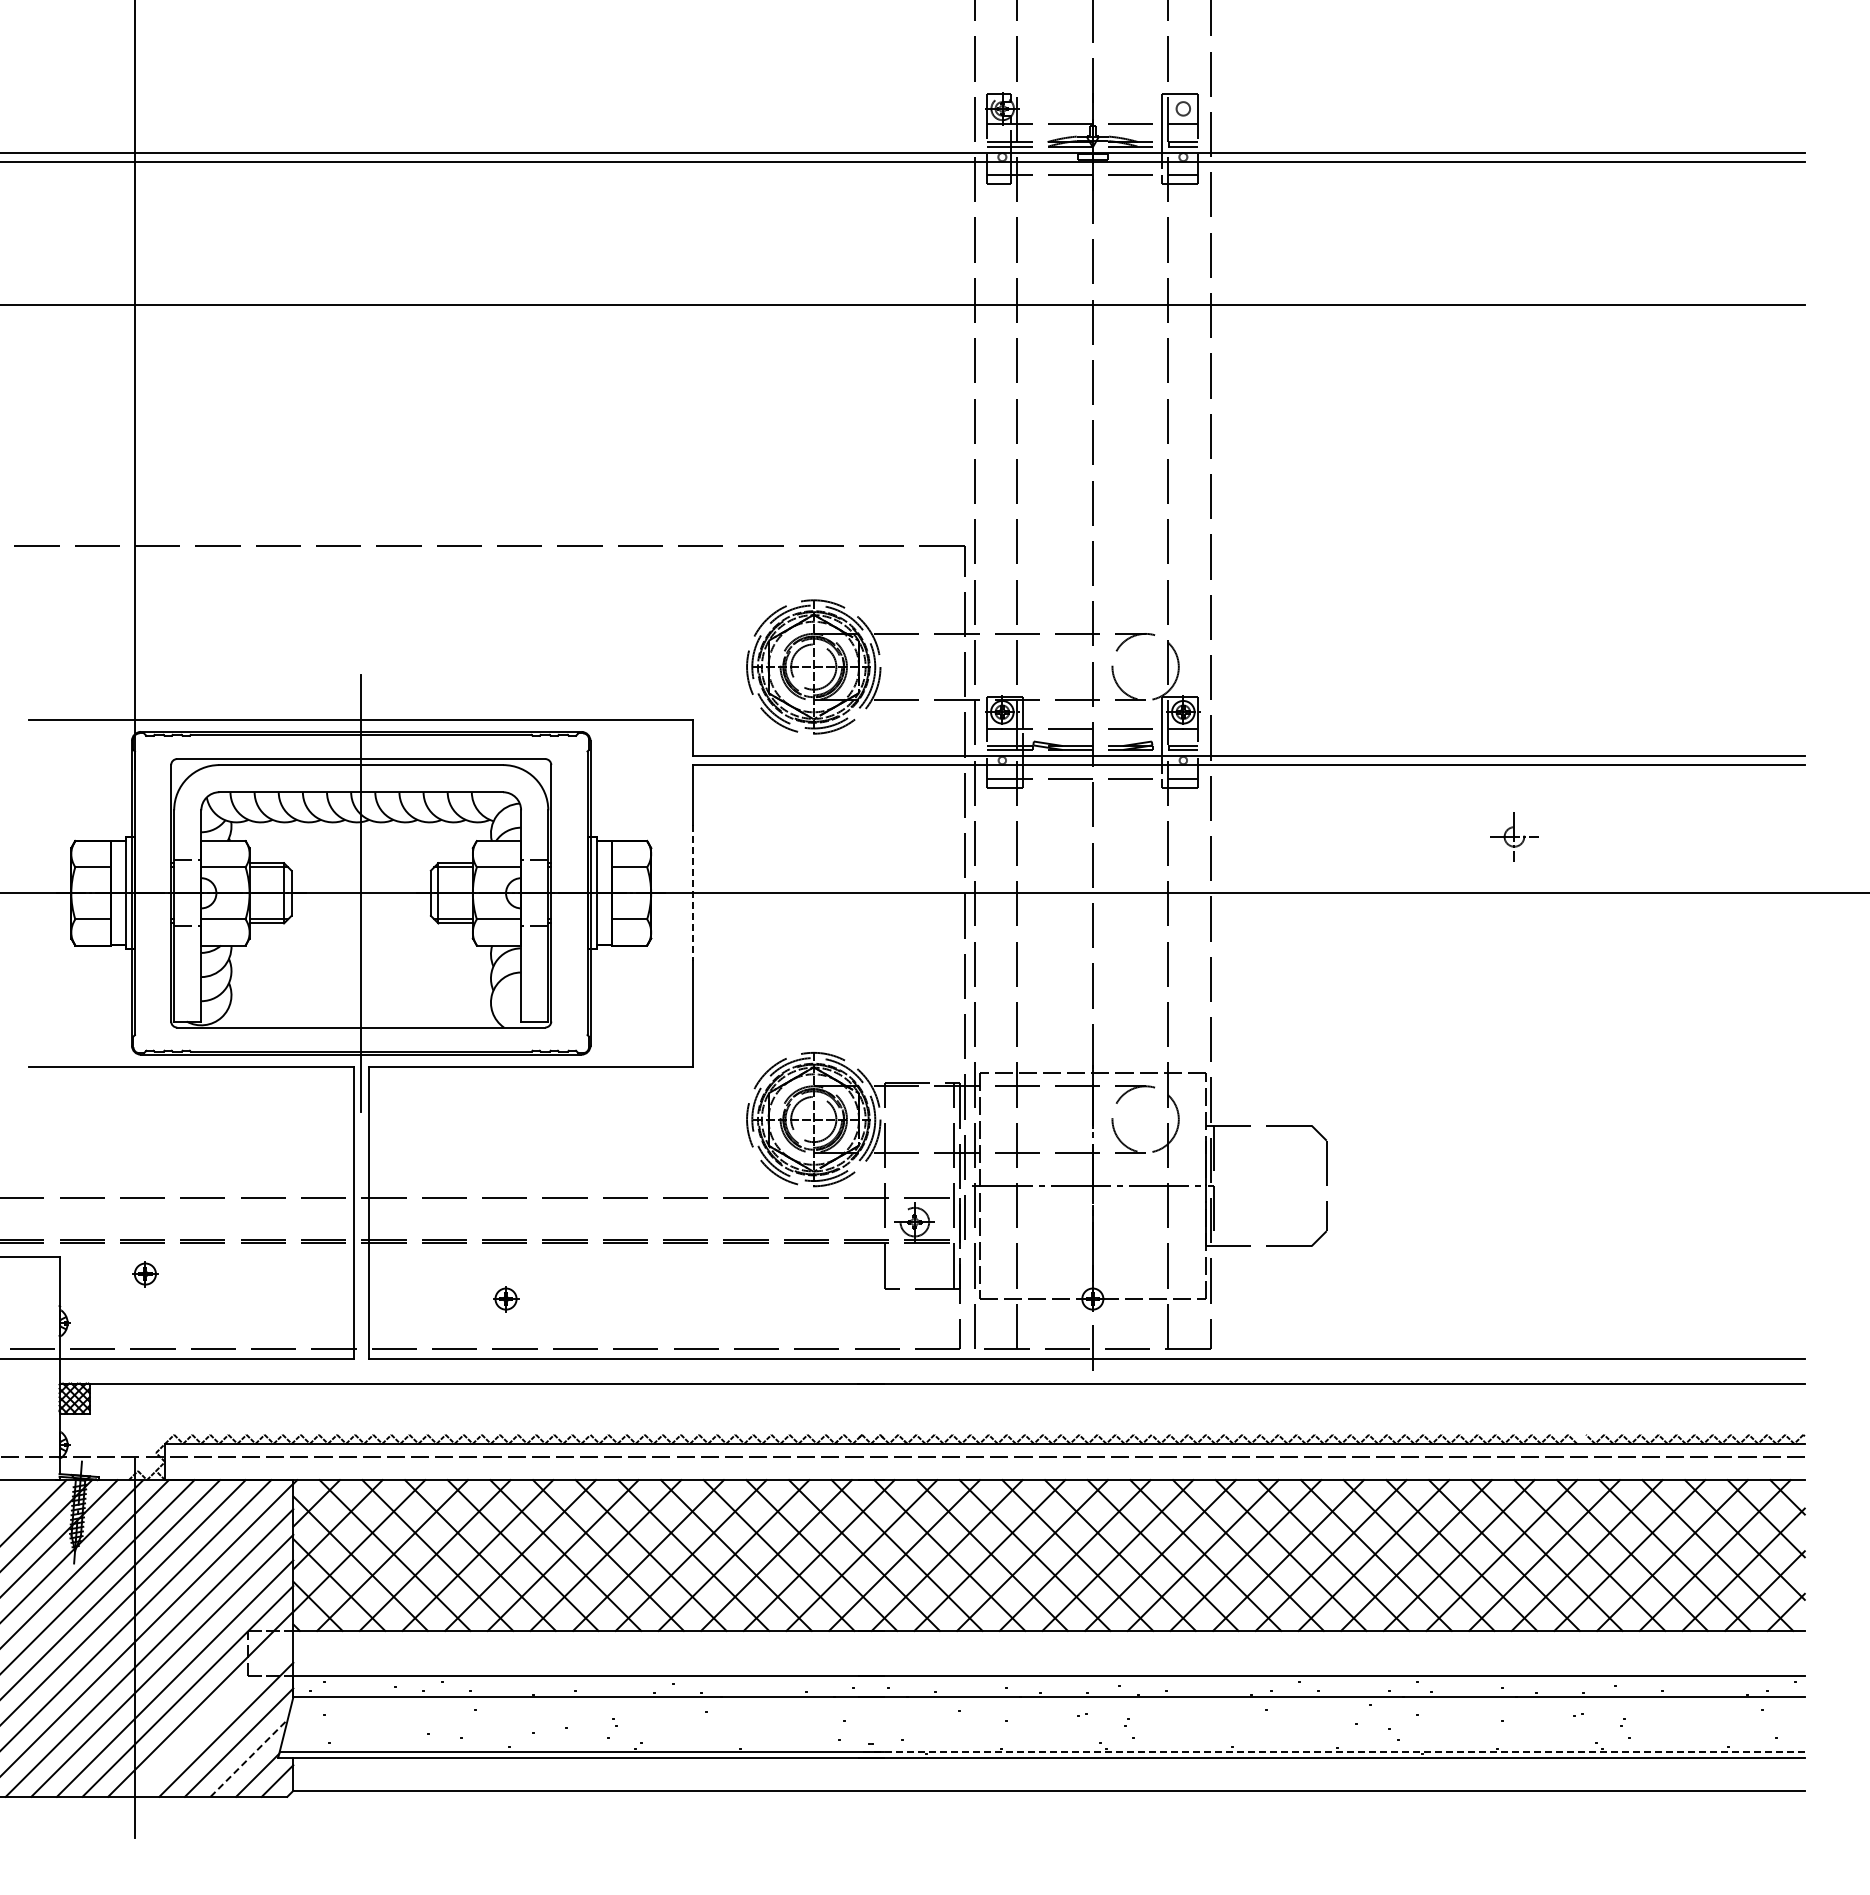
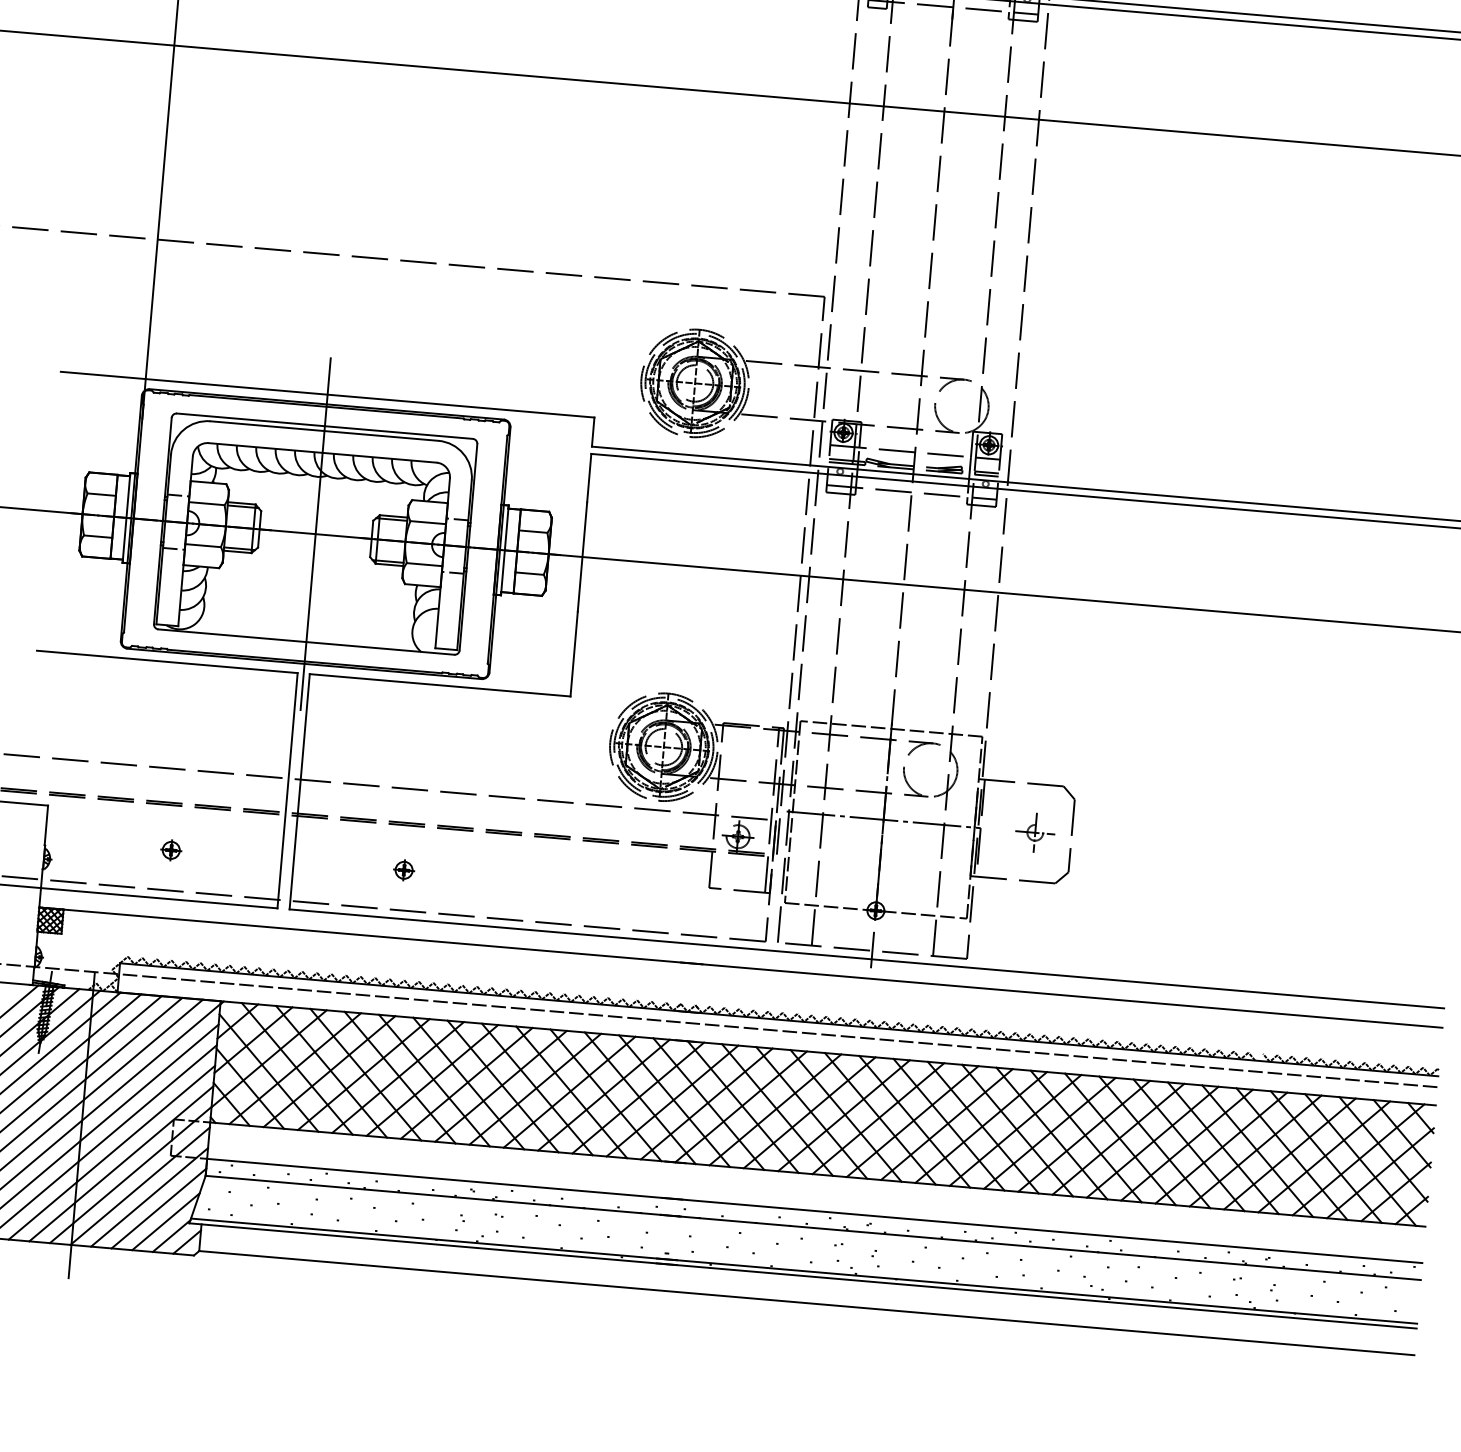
part: (1514, 836) -> (1035, 832), moved
line: (693, 893) -> (582, 557), dashed -> solid
part: (145, 1274) -> (171, 850), moved
line: (213, 1716) -> (140, 1185), added
line: (1332, 1751) -> (1037, 1291), dashed -> solid
line: (249, 1758) -> (166, 1222), dashed -> solid

